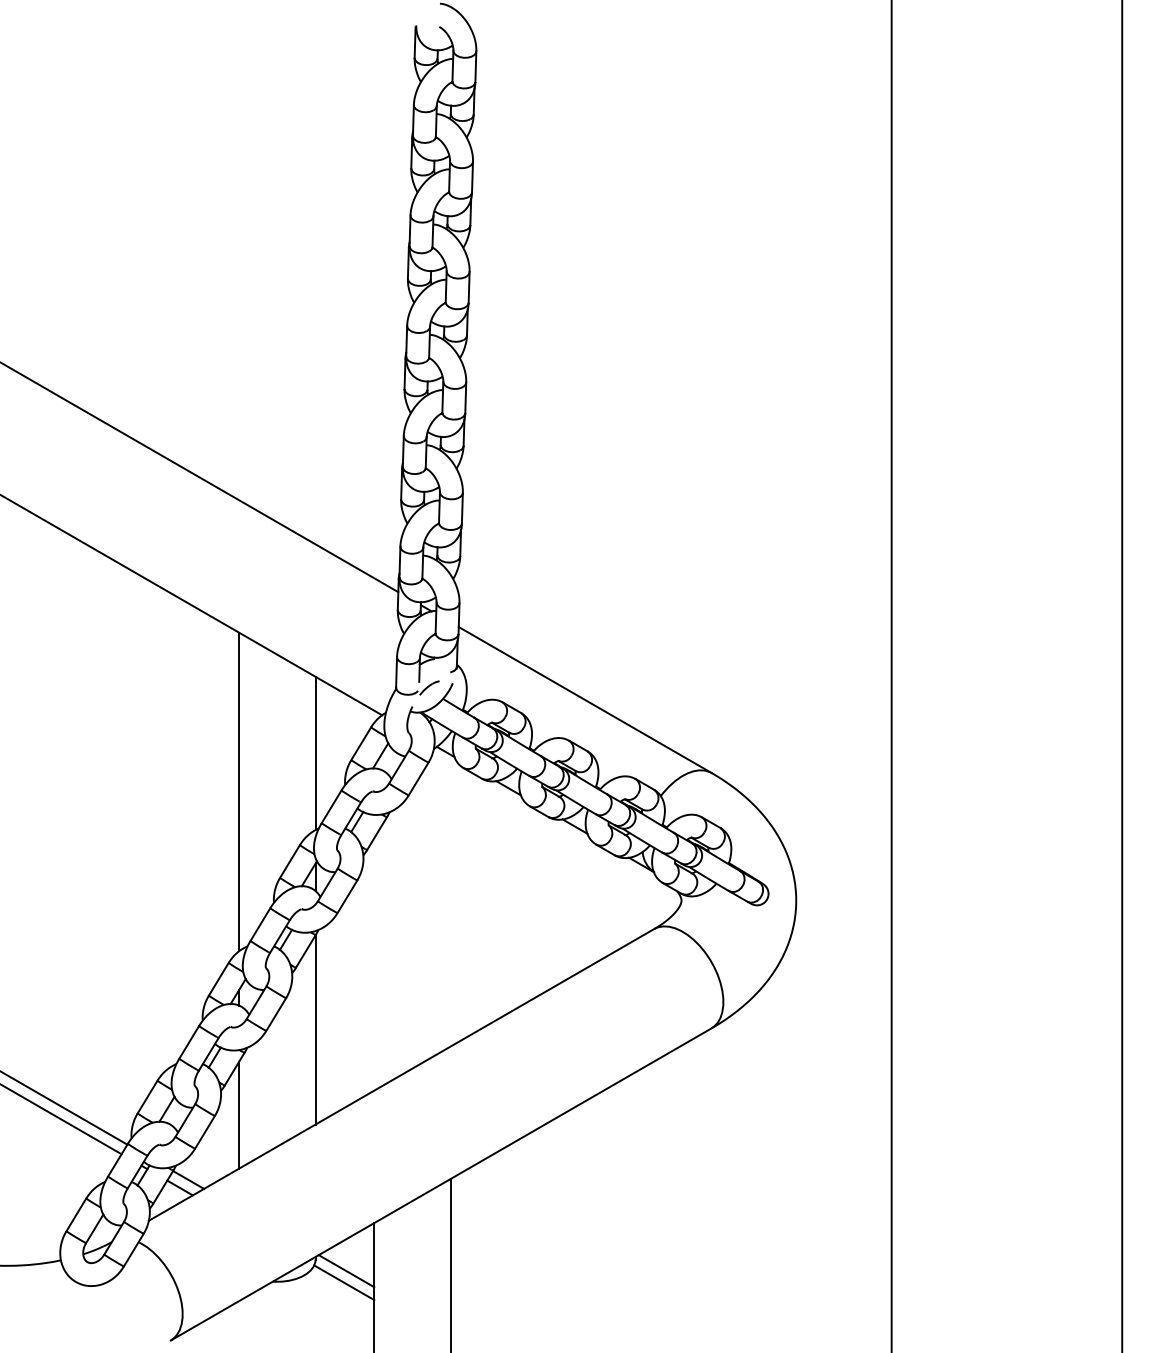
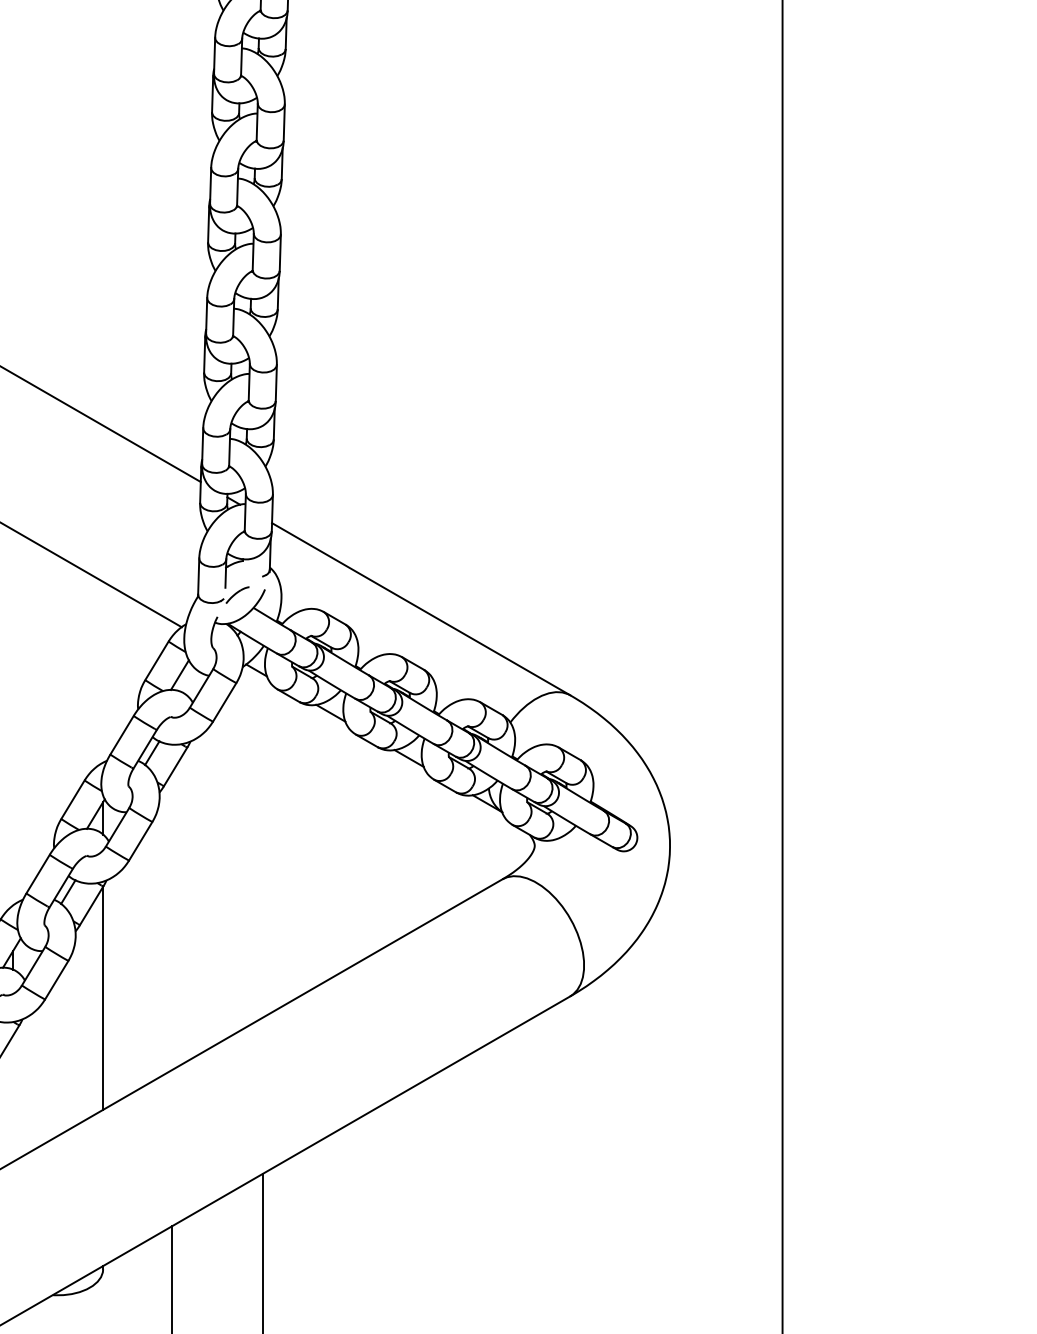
line: (315, 753) -> (103, 672), removed
line: (239, 791) -> (13, 717), removed
line: (239, 1114) -> (13, 1098), removed
line: (346, 1271) -> (139, 1283), removed
line: (344, 1282) -> (137, 1296), removed

